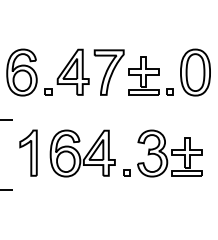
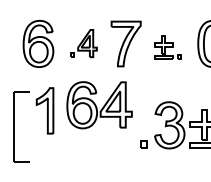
part: (66, 71) -> (83, 42), size x0.6
part: (150, 75) -> (167, 46), size x0.6
part: (28, 152) -> (45, 110), moved
part: (82, 153) -> (99, 105), moved

